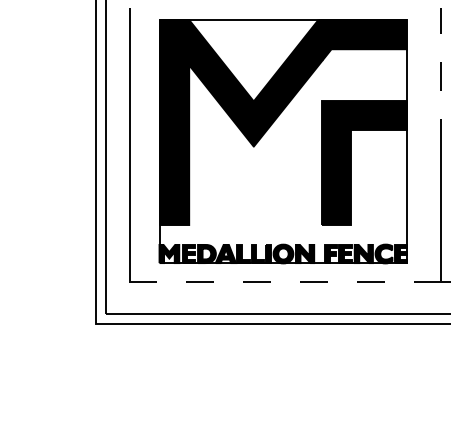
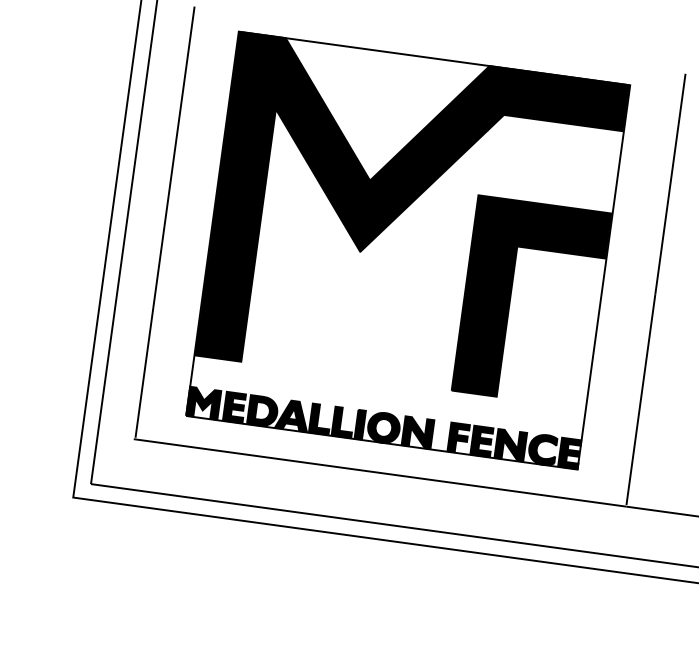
line: (440, 78) -> (669, 184), dashed -> solid
line: (284, 282) -> (379, 473), dashed -> solid

